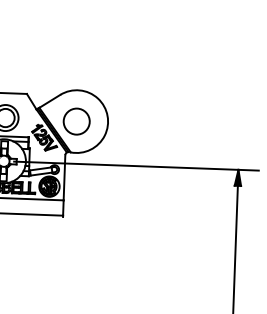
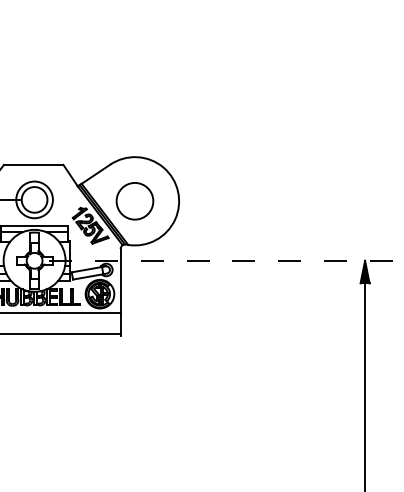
line: (136, 165) -> (221, 260), solid -> dashed

